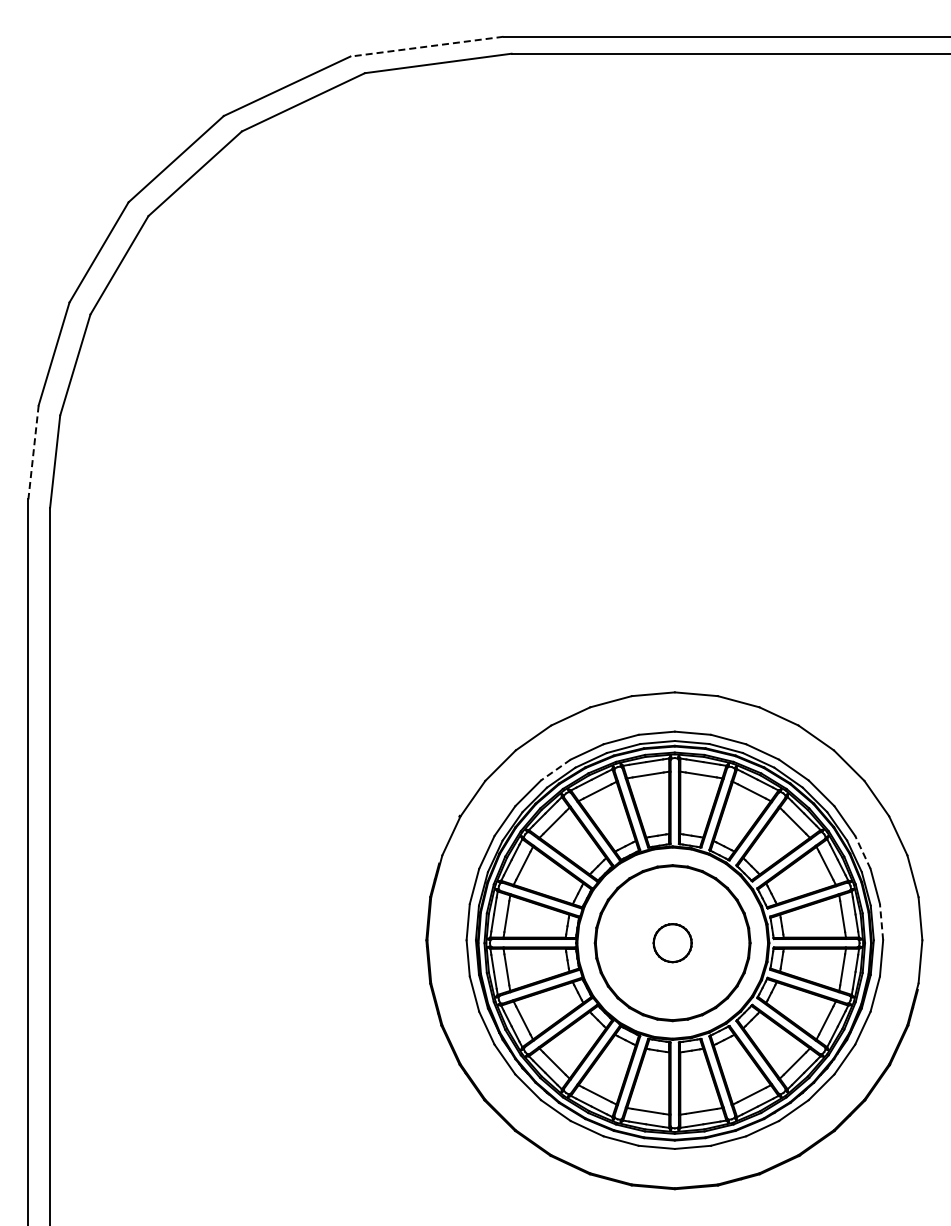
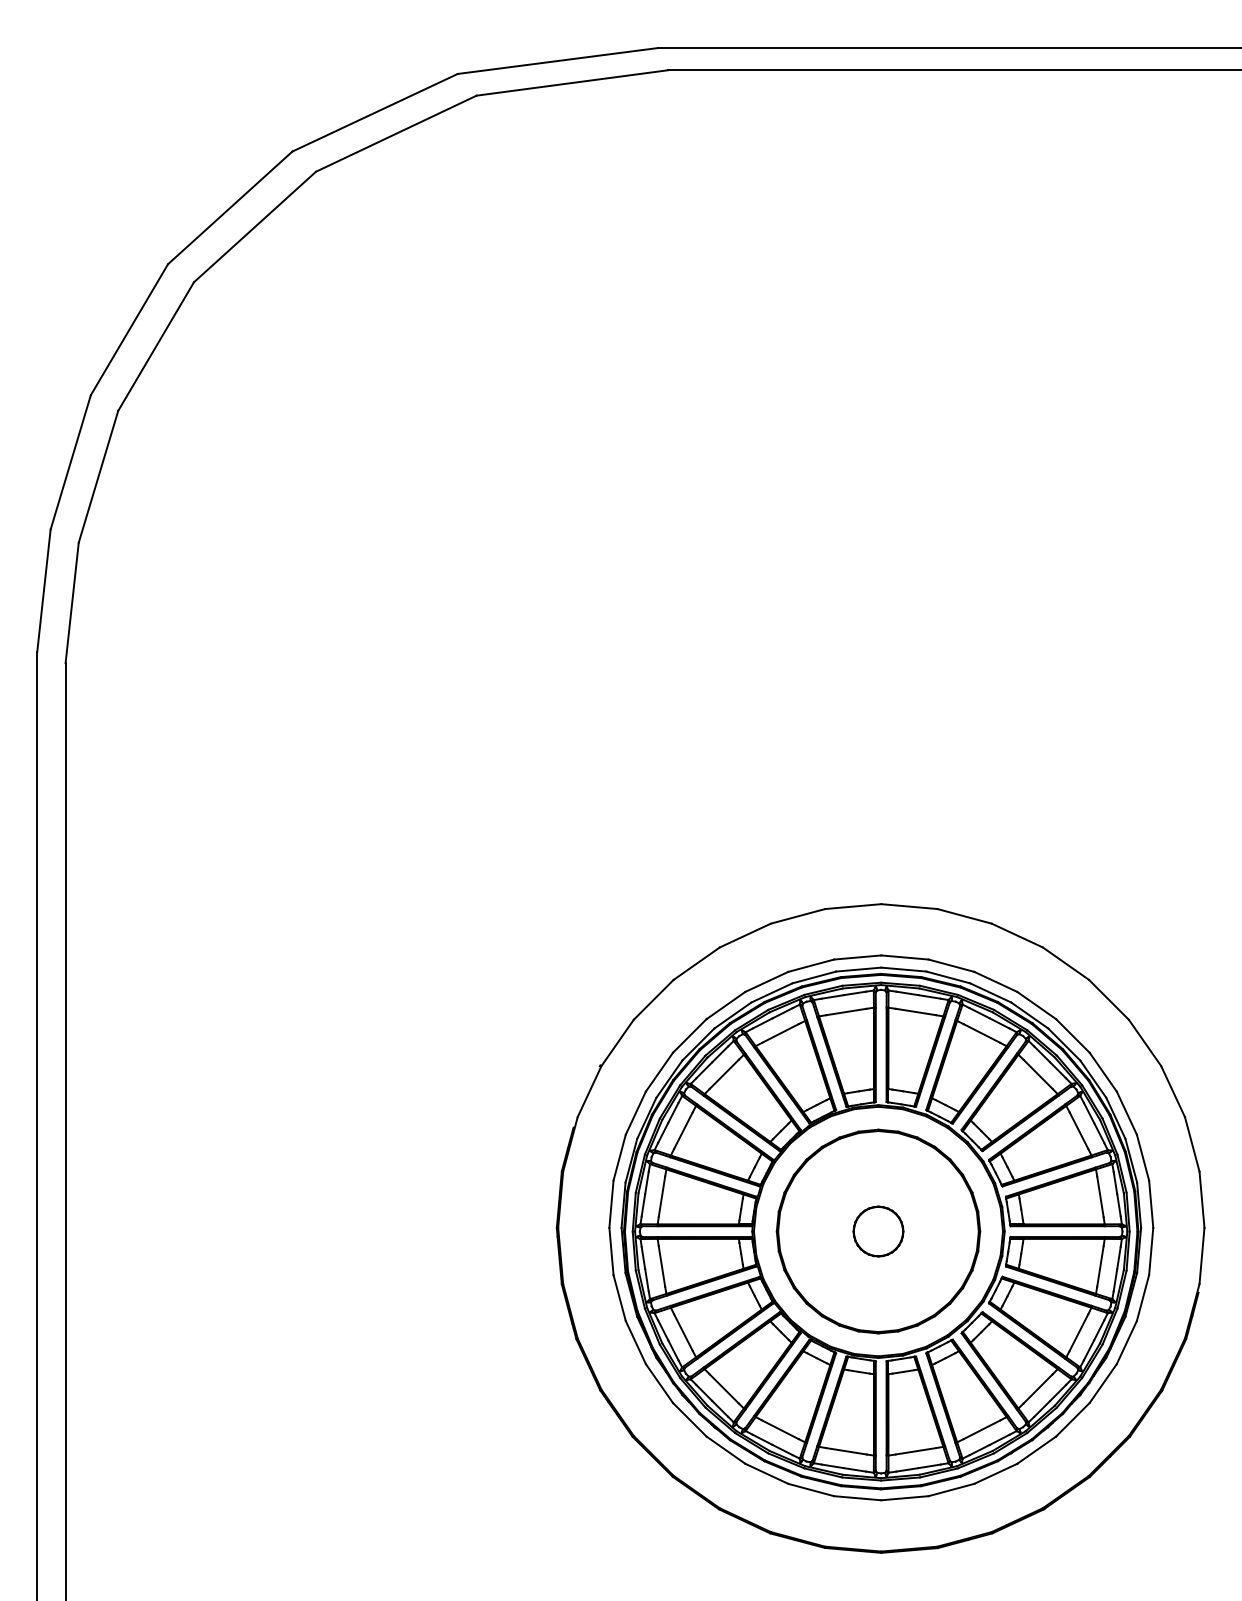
line: (426, 46) -> (557, 60), dashed -> solid
line: (33, 452) -> (43, 590), dashed -> solid
line: (555, 770) -> (725, 1006), dashed -> solid
line: (862, 852) -> (1126, 1113), dashed -> solid
line: (881, 921) -> (1151, 1203), dashed -> solid

